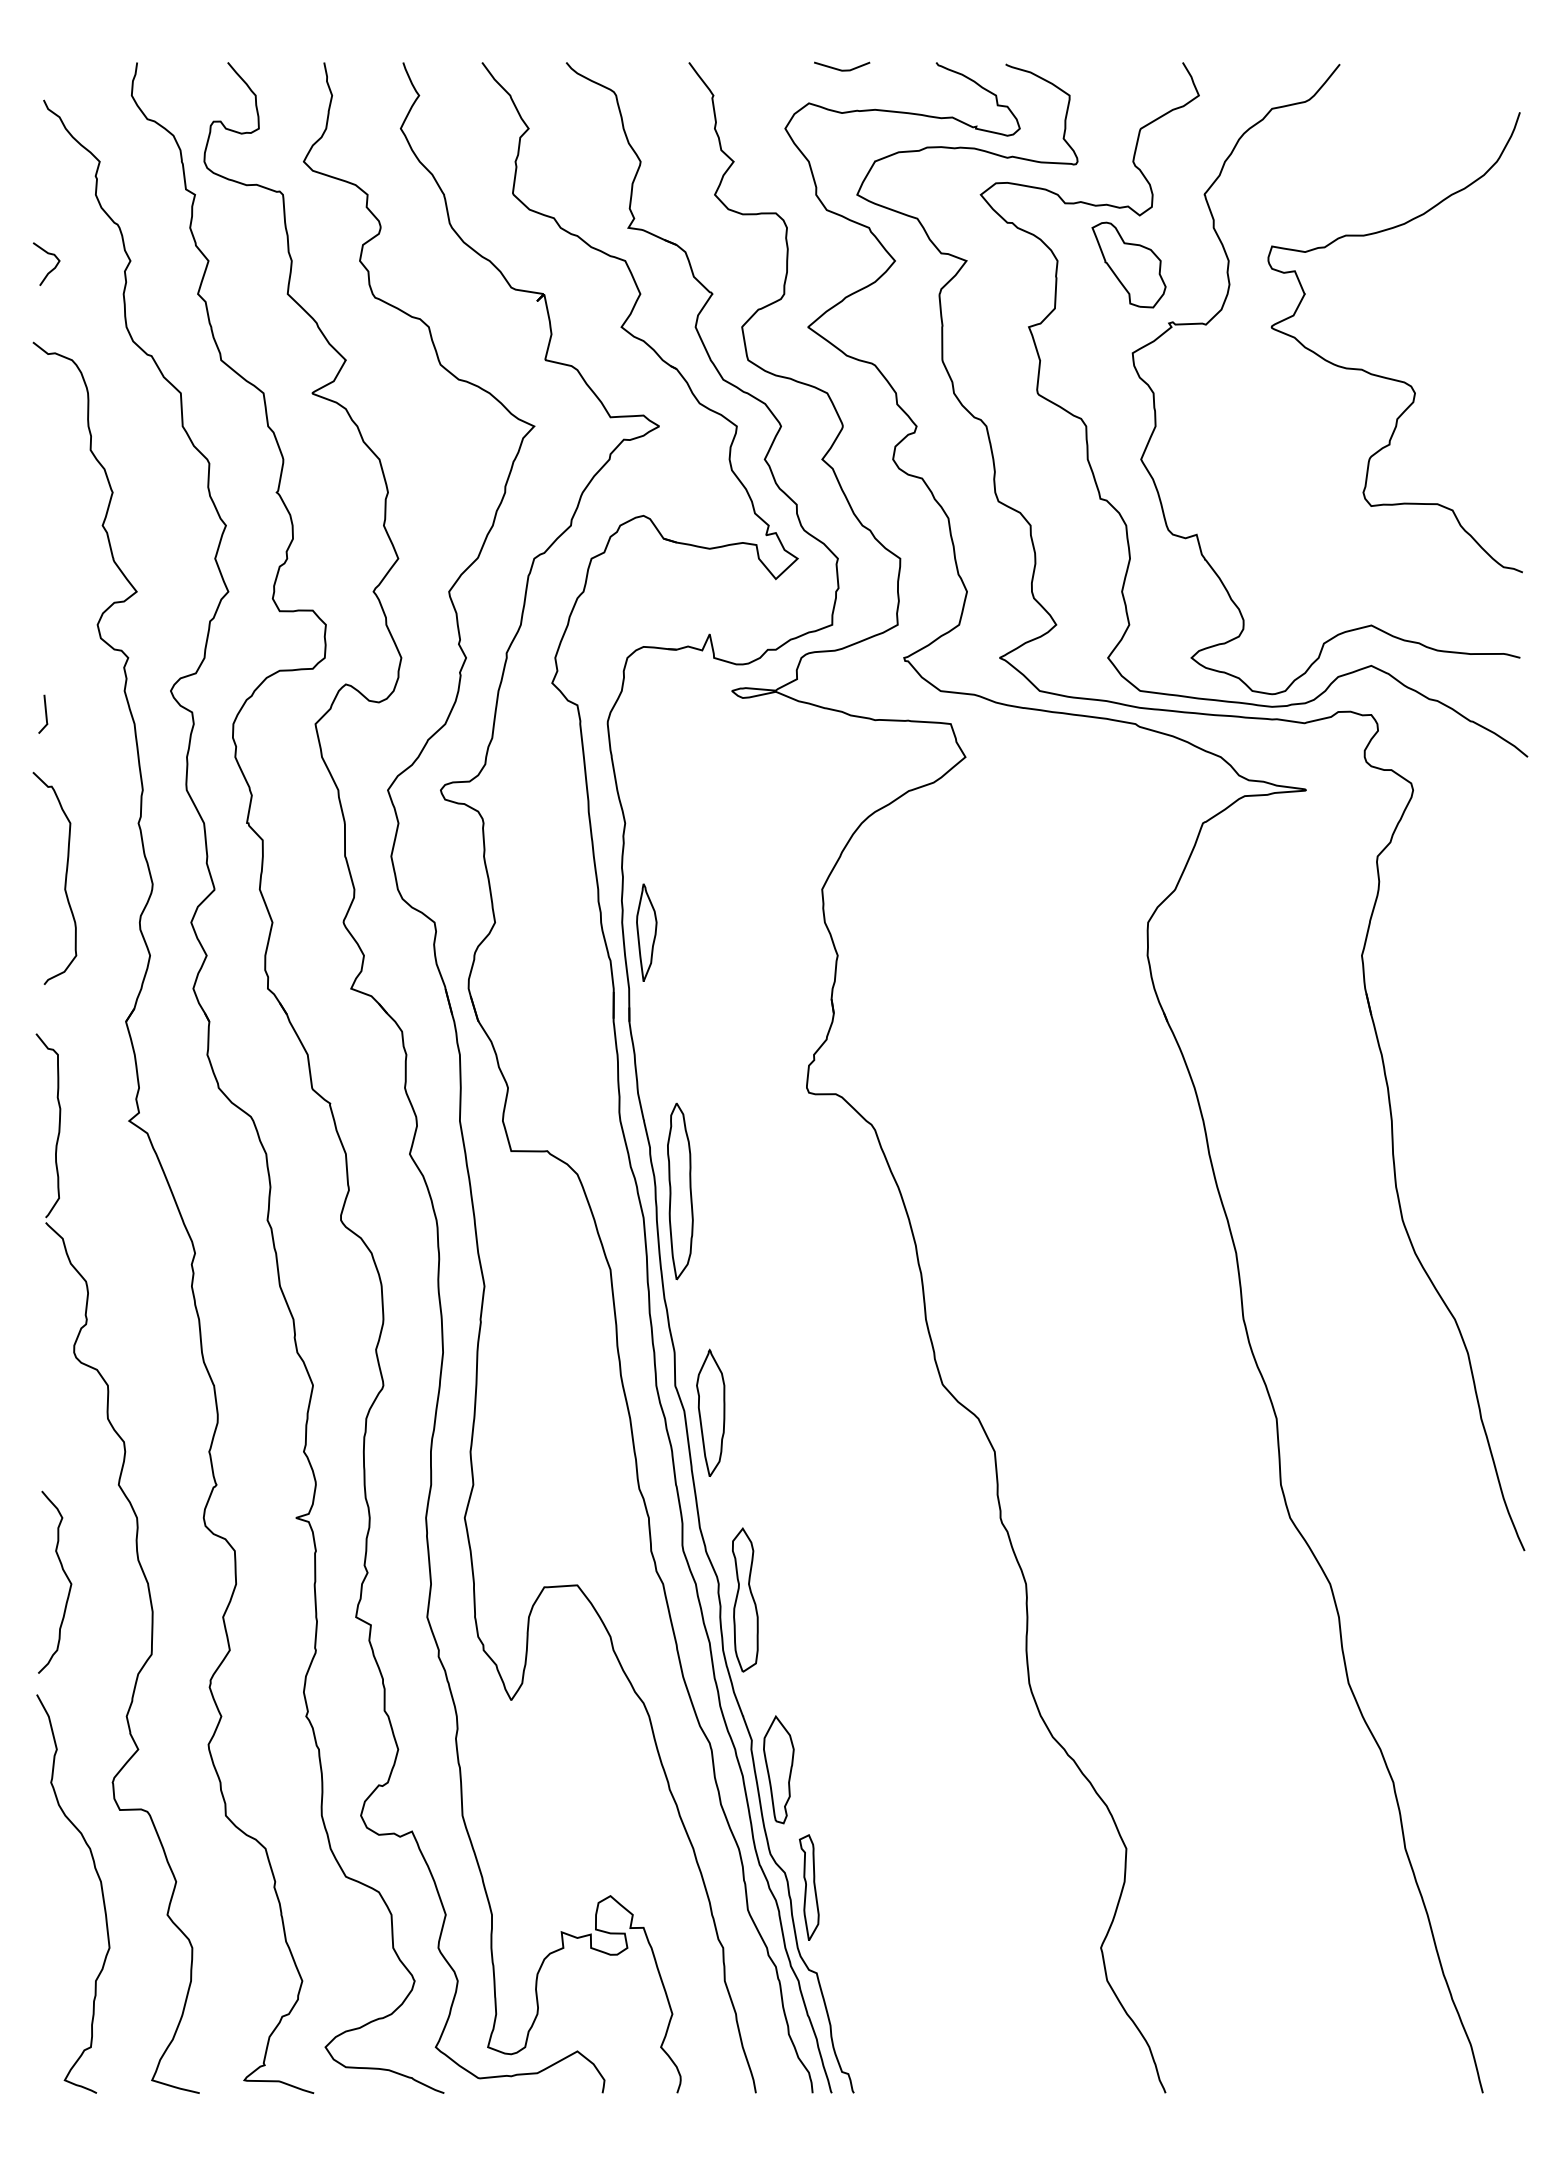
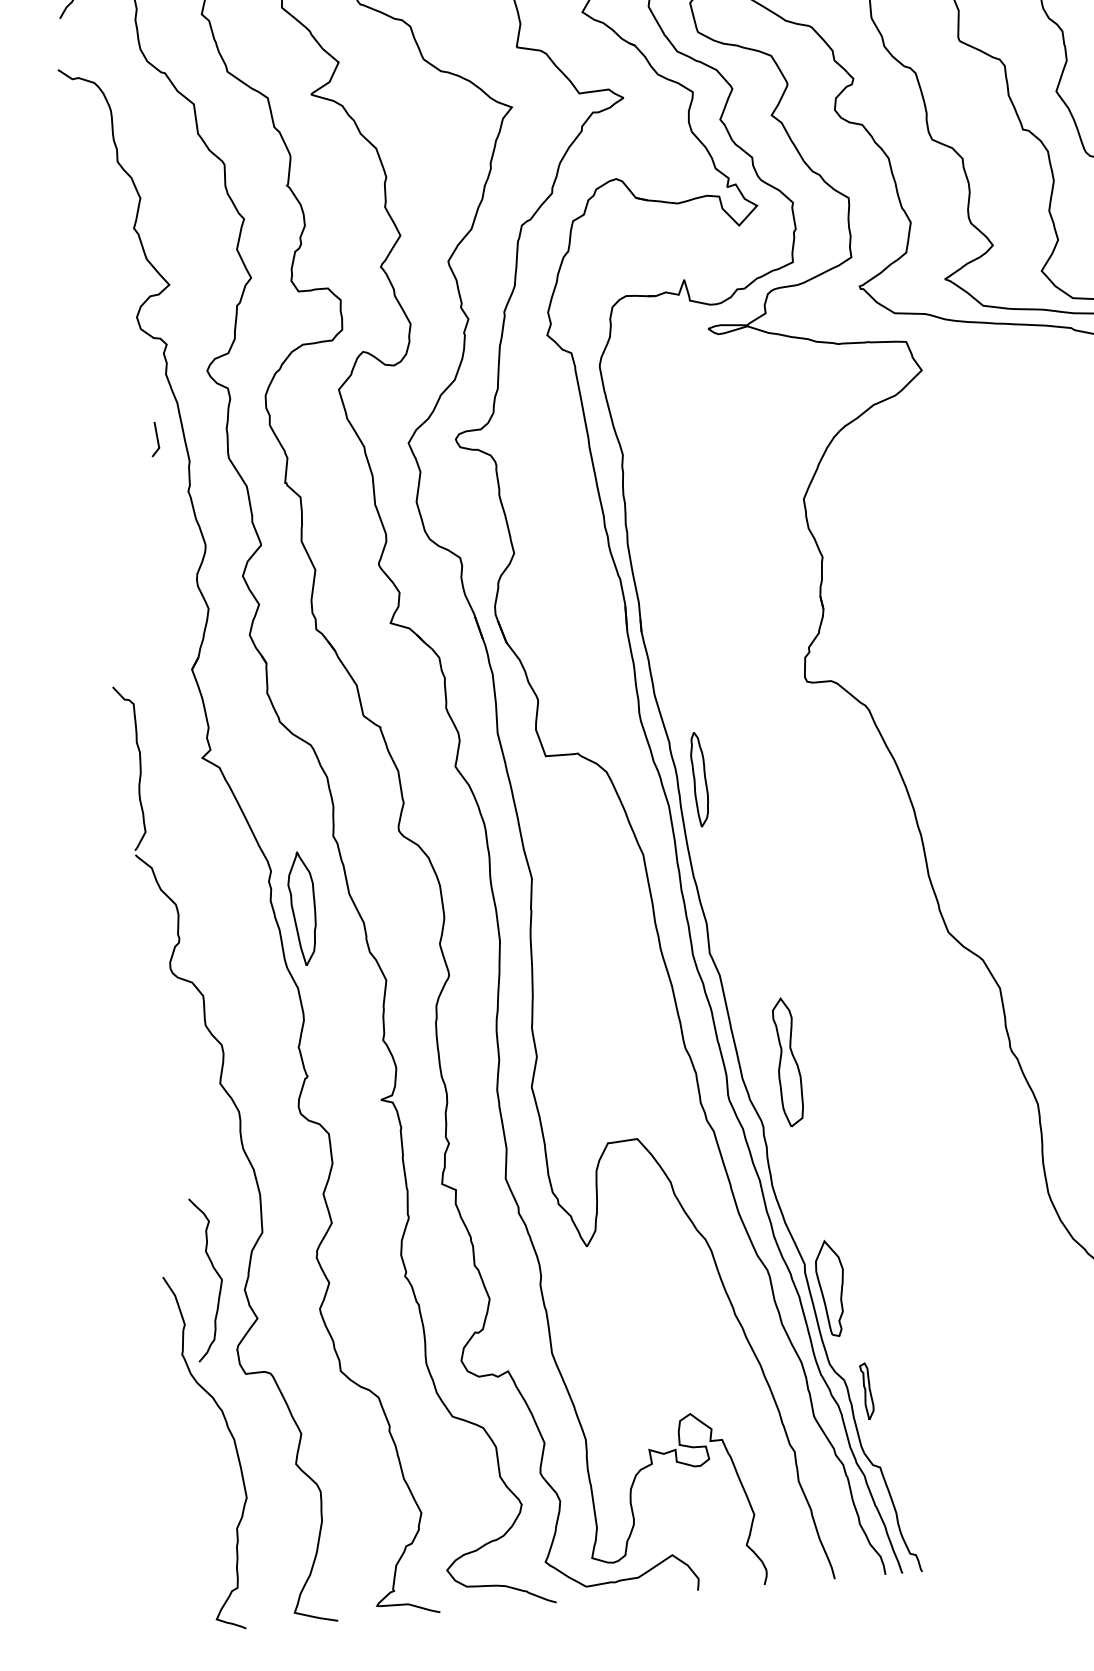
line: (45, 713) -> (156, 438), moved
curve: (65, 877) -> (127, 545), removed
part: (646, 932) -> (650, 550), removed
part: (680, 1191) -> (699, 779), size x0.6
part: (710, 1412) -> (302, 908), moved
curve: (64, 1574) -> (215, 1271), moved
part: (745, 1599) -> (788, 1061), moved
part: (809, 1887) -> (867, 1391), size x0.6

